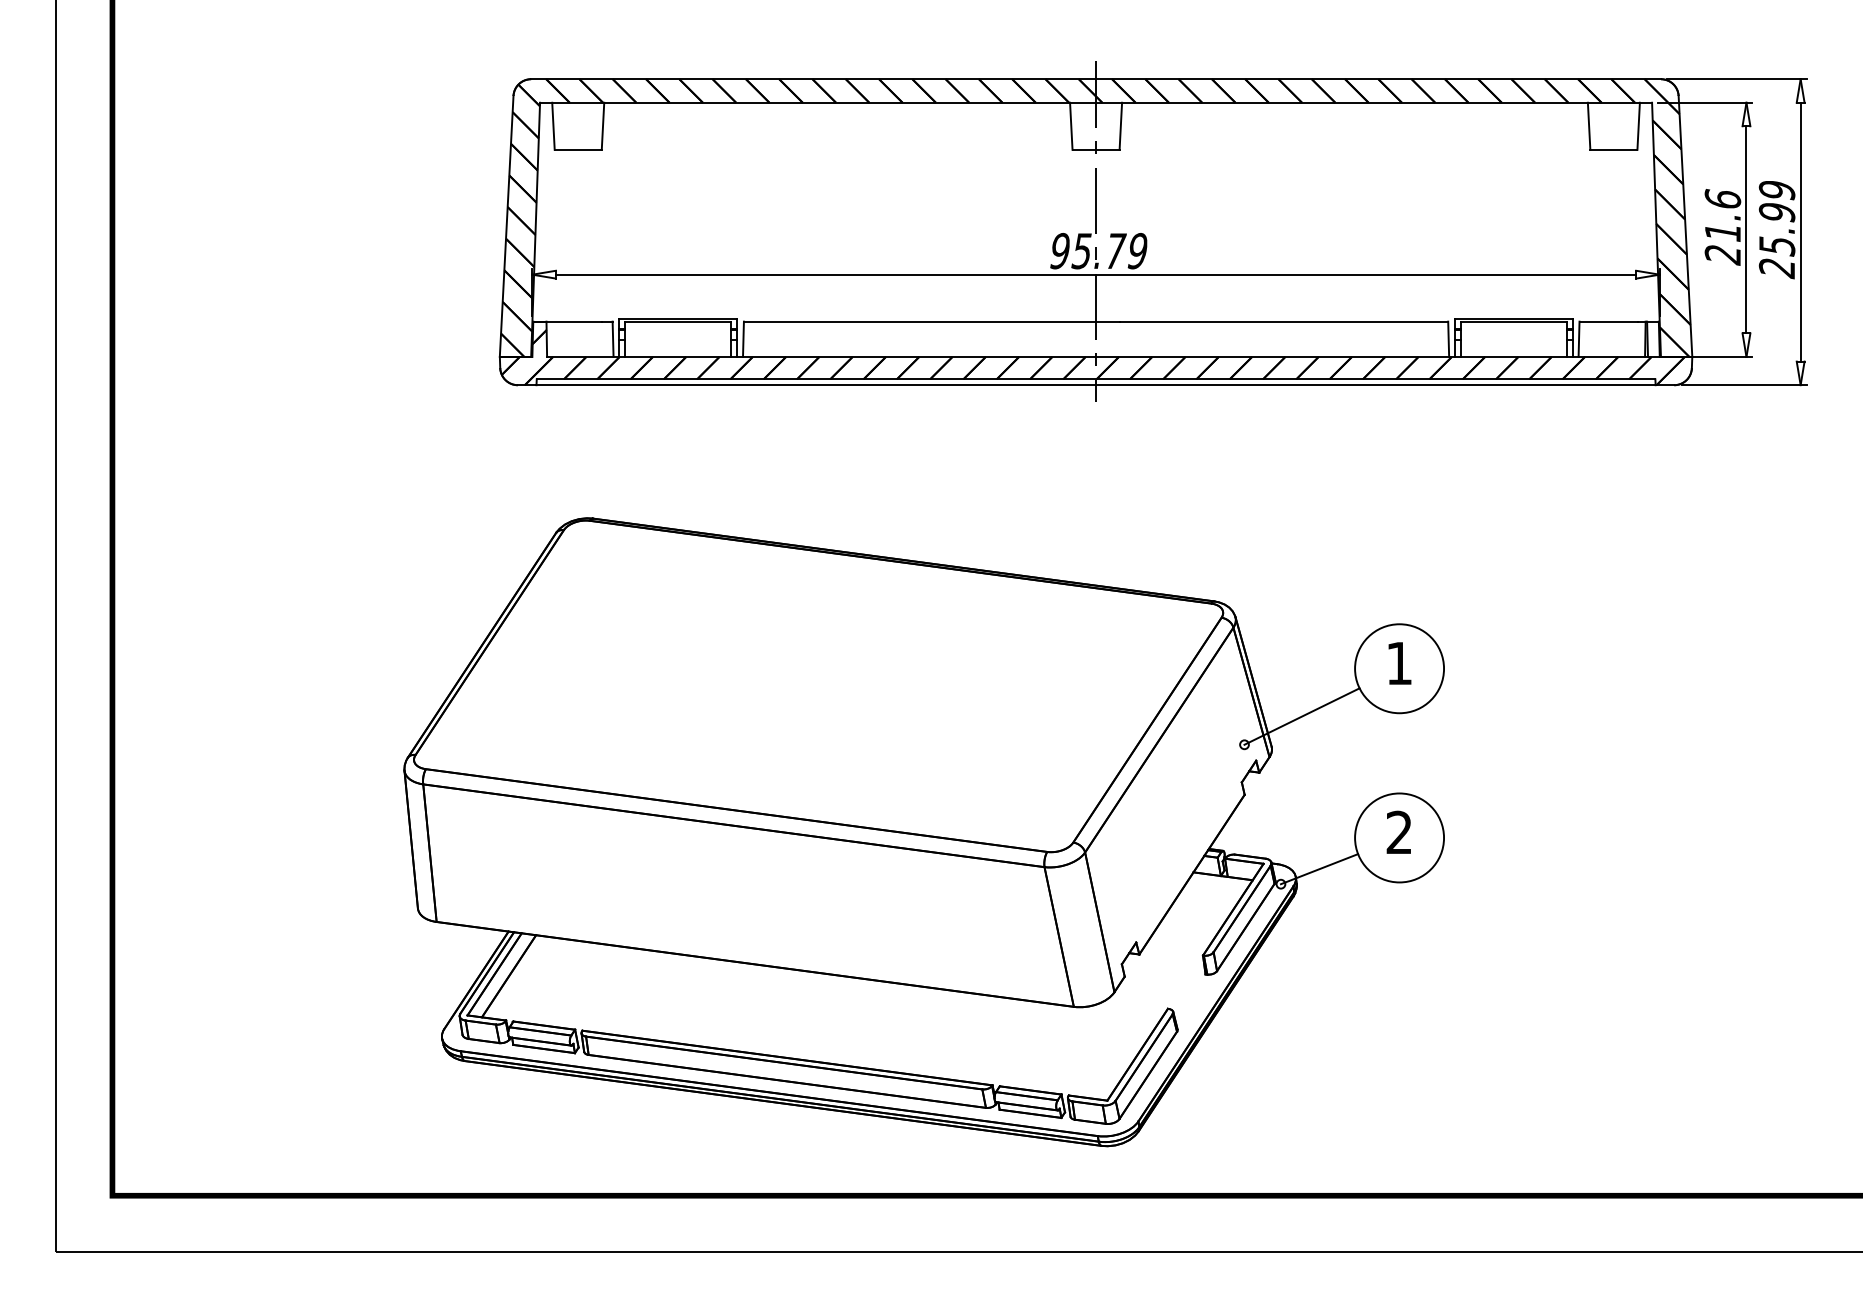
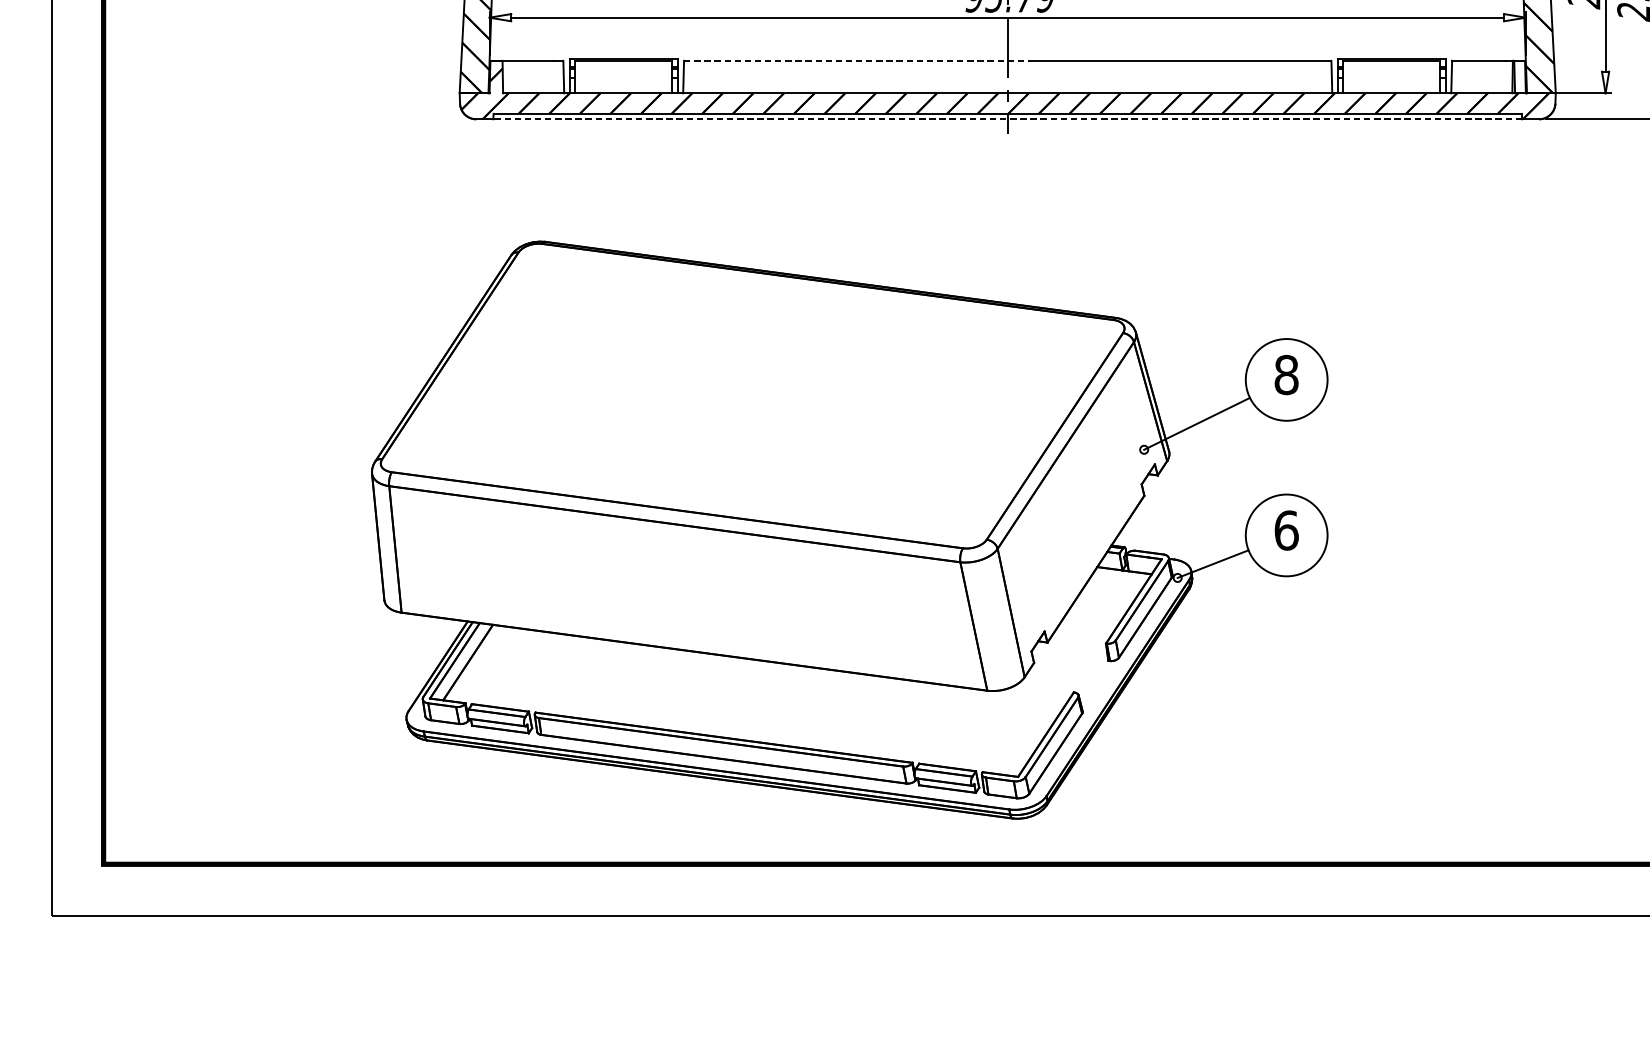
line: (931, 321) -> (856, 60), solid -> dashed
line: (1096, 385) -> (1008, 119), solid -> dashed
text: (1399, 663) -> (1286, 375), 1 -> 8
text: (1399, 832) -> (1286, 530), 2 -> 6

